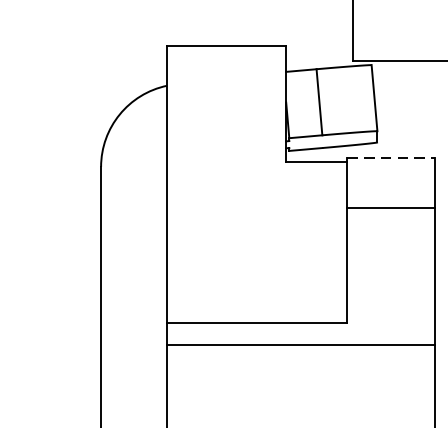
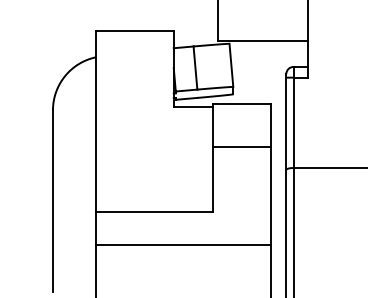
line: (391, 158) -> (242, 104), dashed -> solid
line: (391, 208) -> (242, 147), moved
line: (301, 345) -> (183, 244), moved

